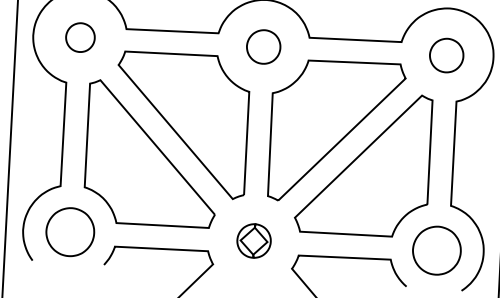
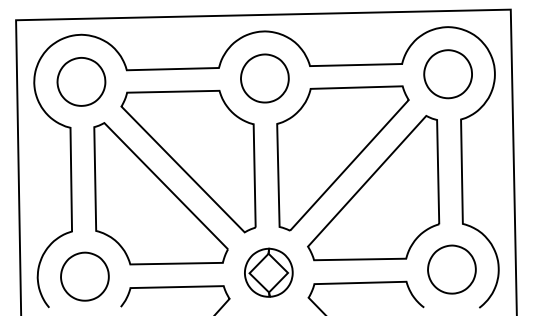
part: (80, 37) -> (81, 81), size x1.67
part: (263, 46) -> (264, 78), size x1.43
part: (446, 55) -> (447, 74), size x1.43
part: (253, 240) -> (268, 272), size x1.43

